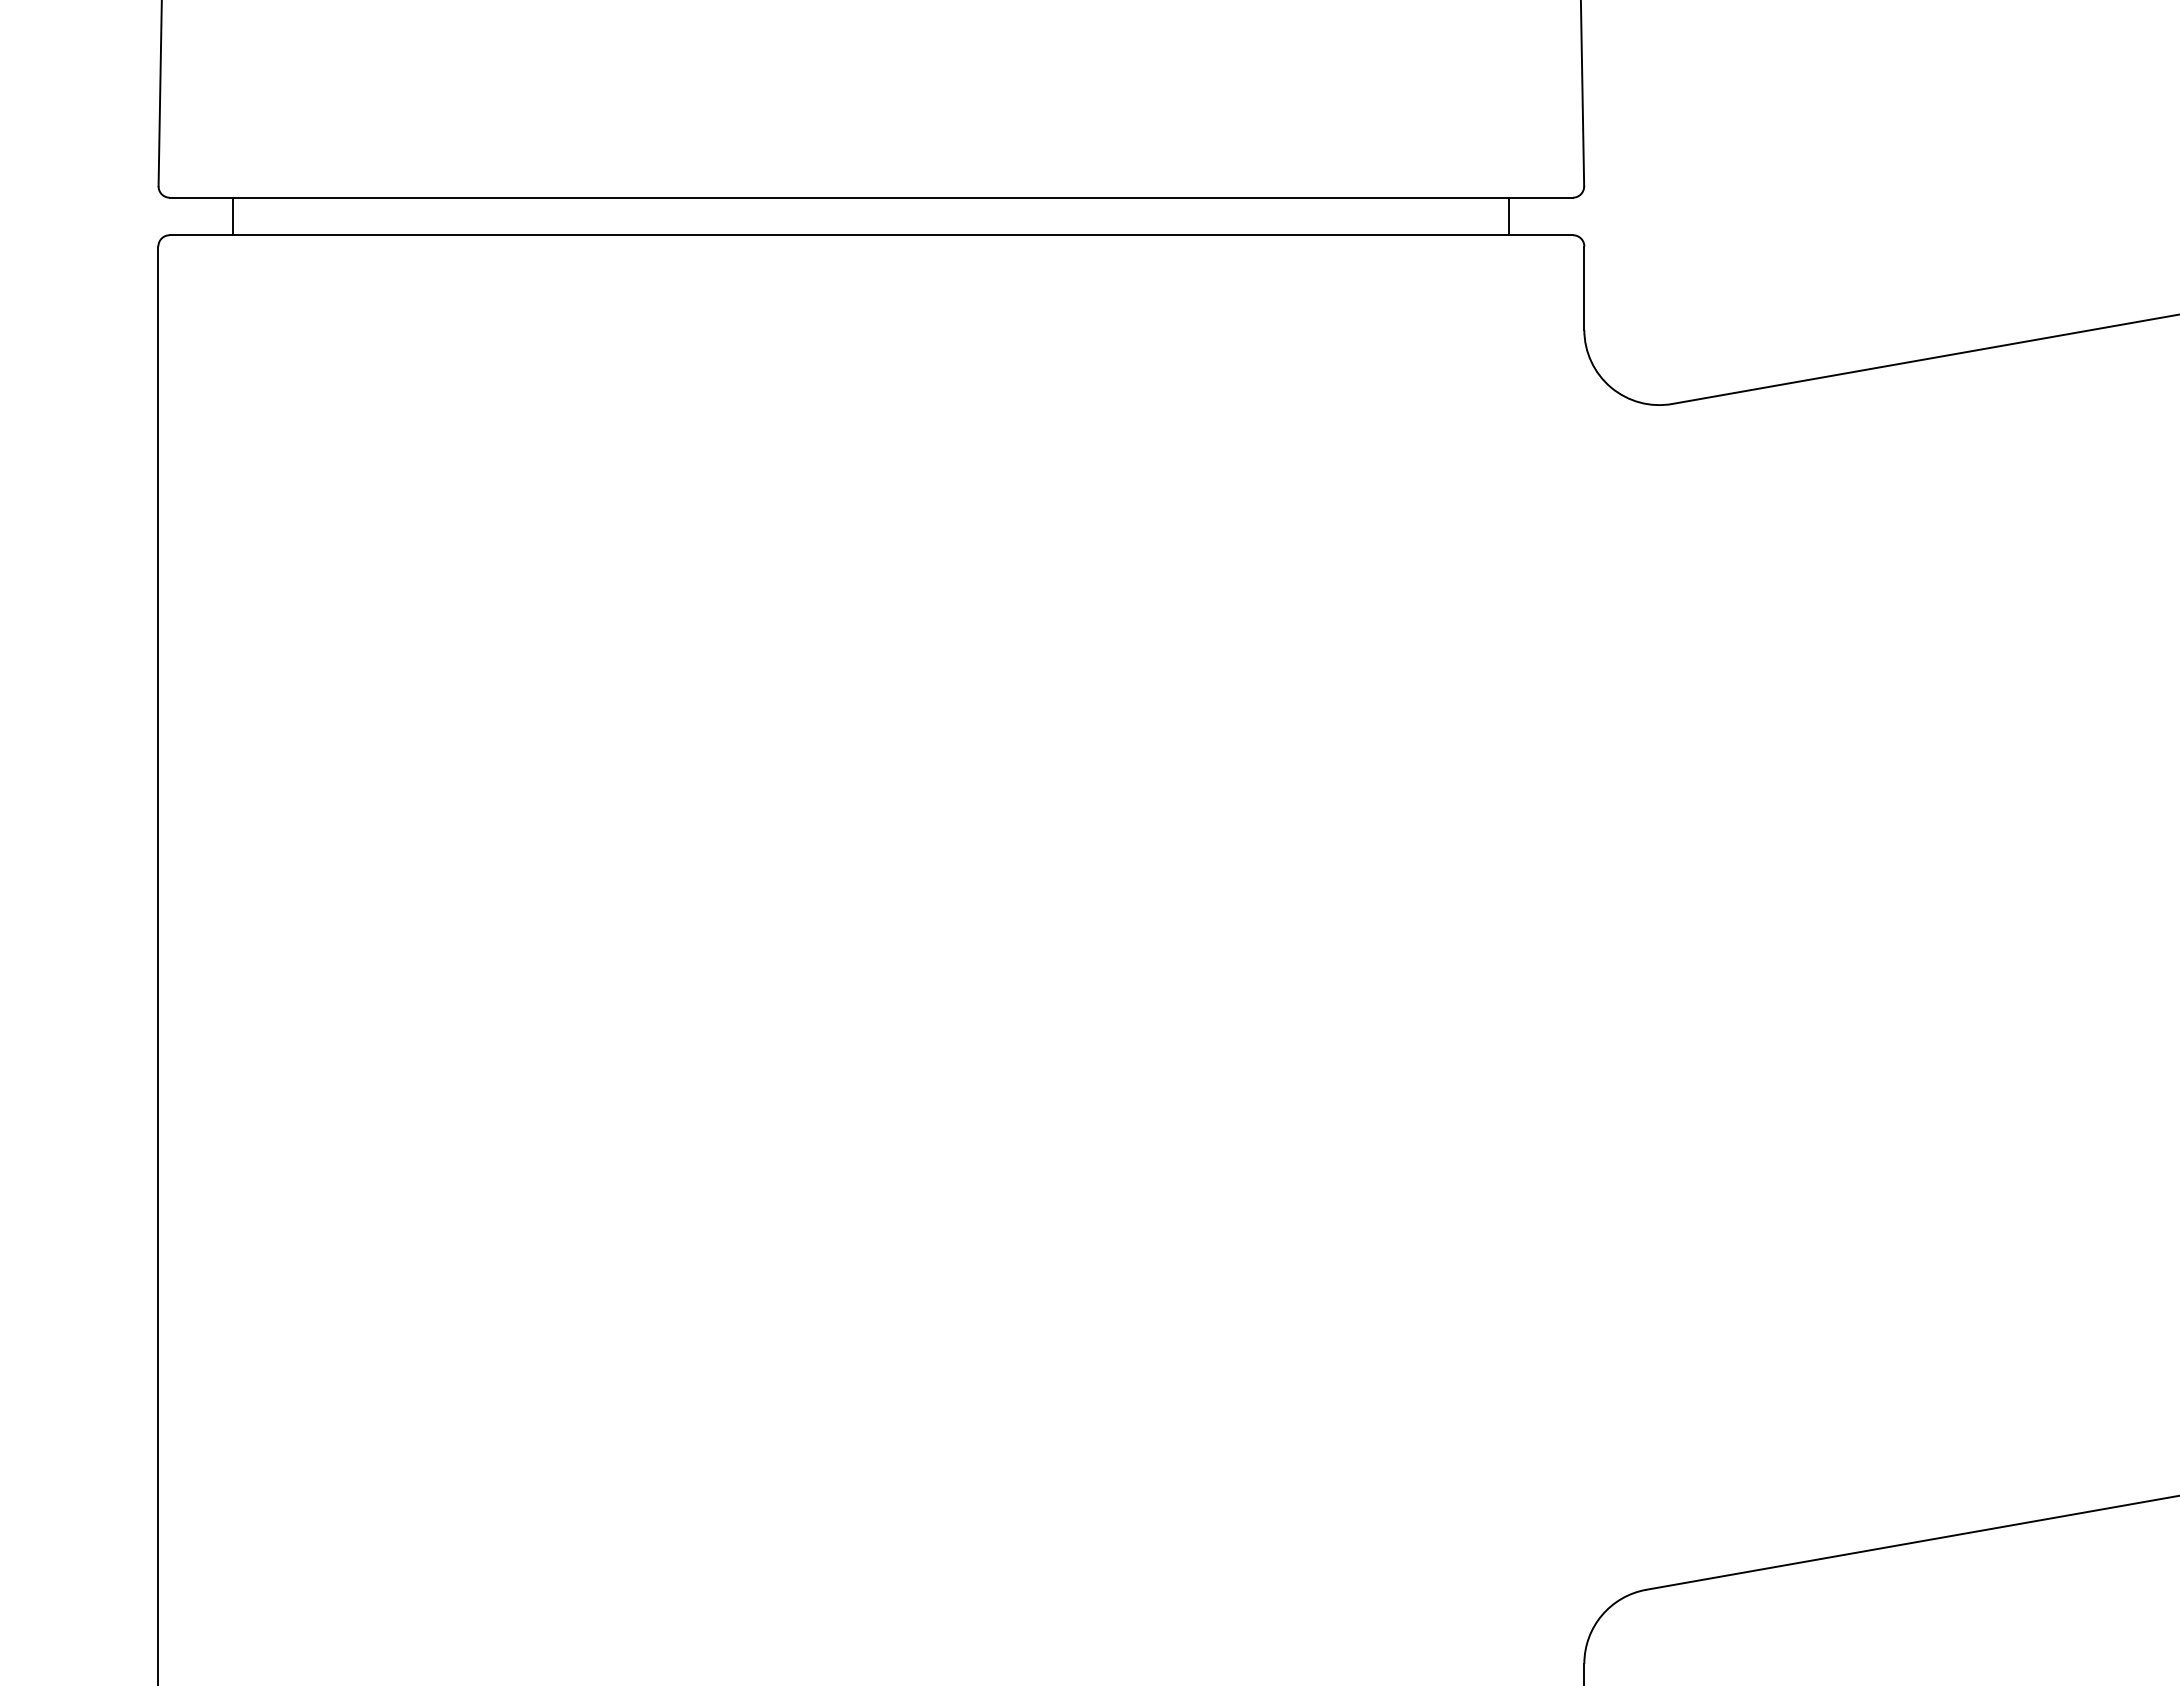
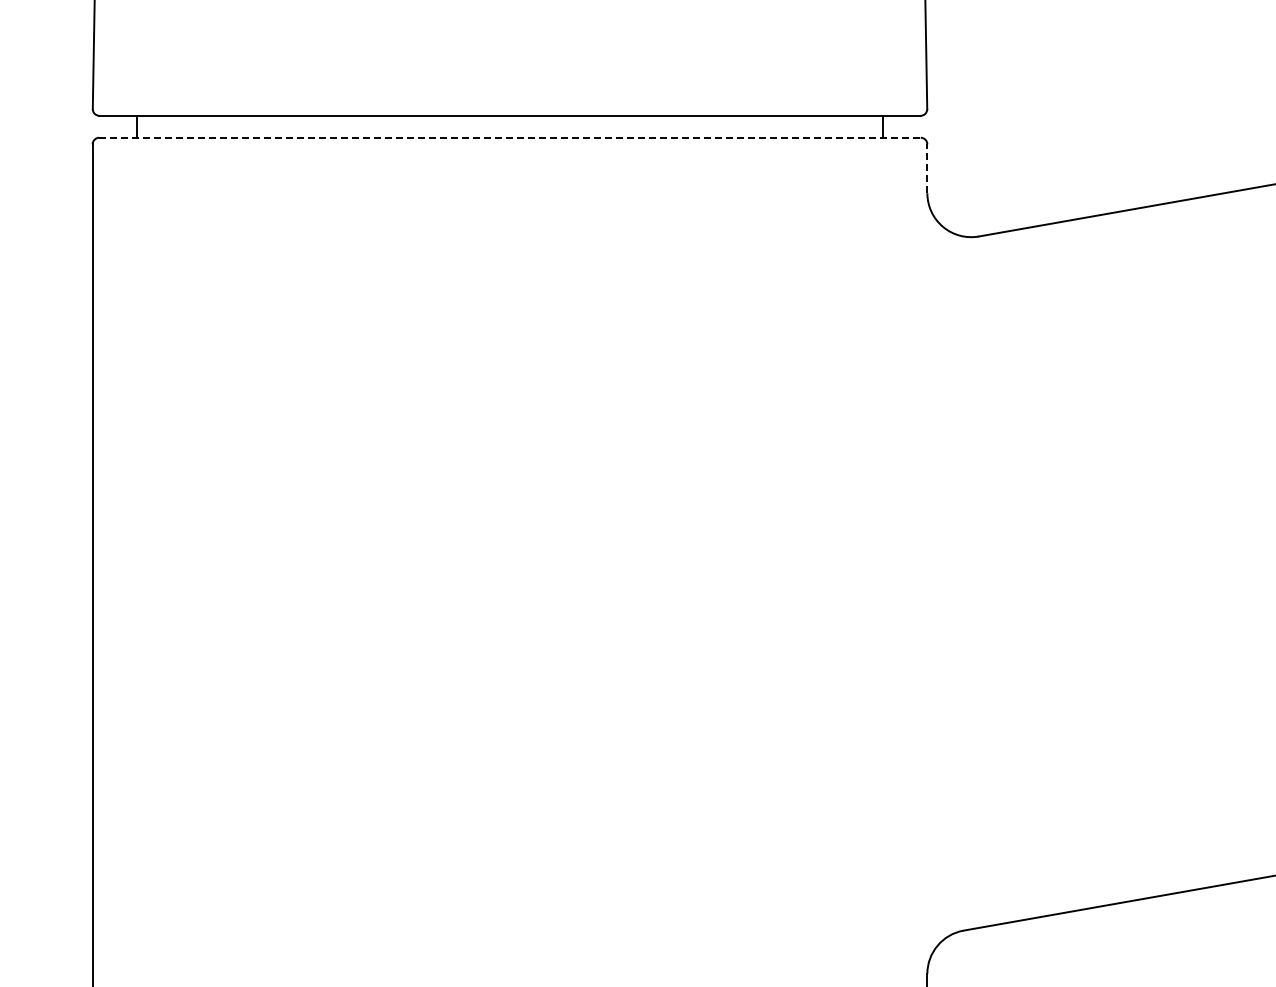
line: (872, 234) -> (510, 137), solid -> dashed
line: (1584, 287) -> (927, 168), solid -> dashed

